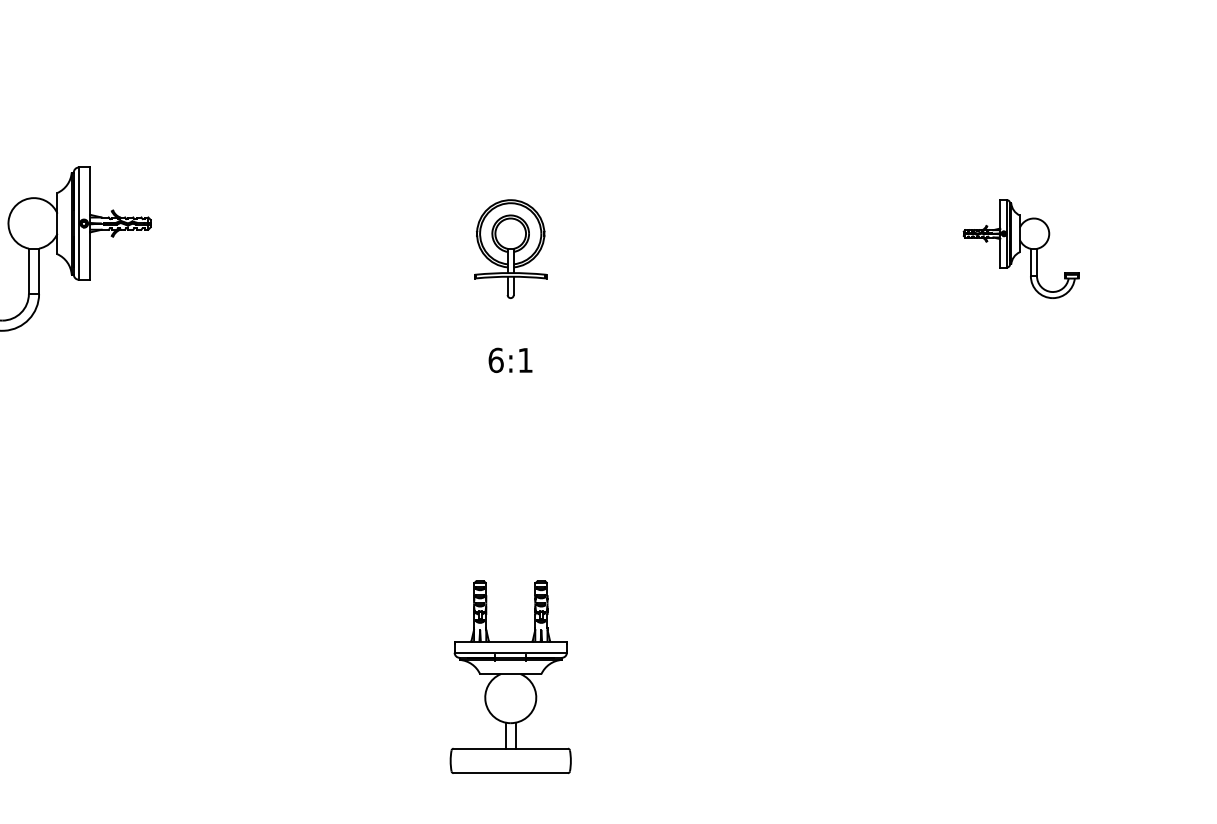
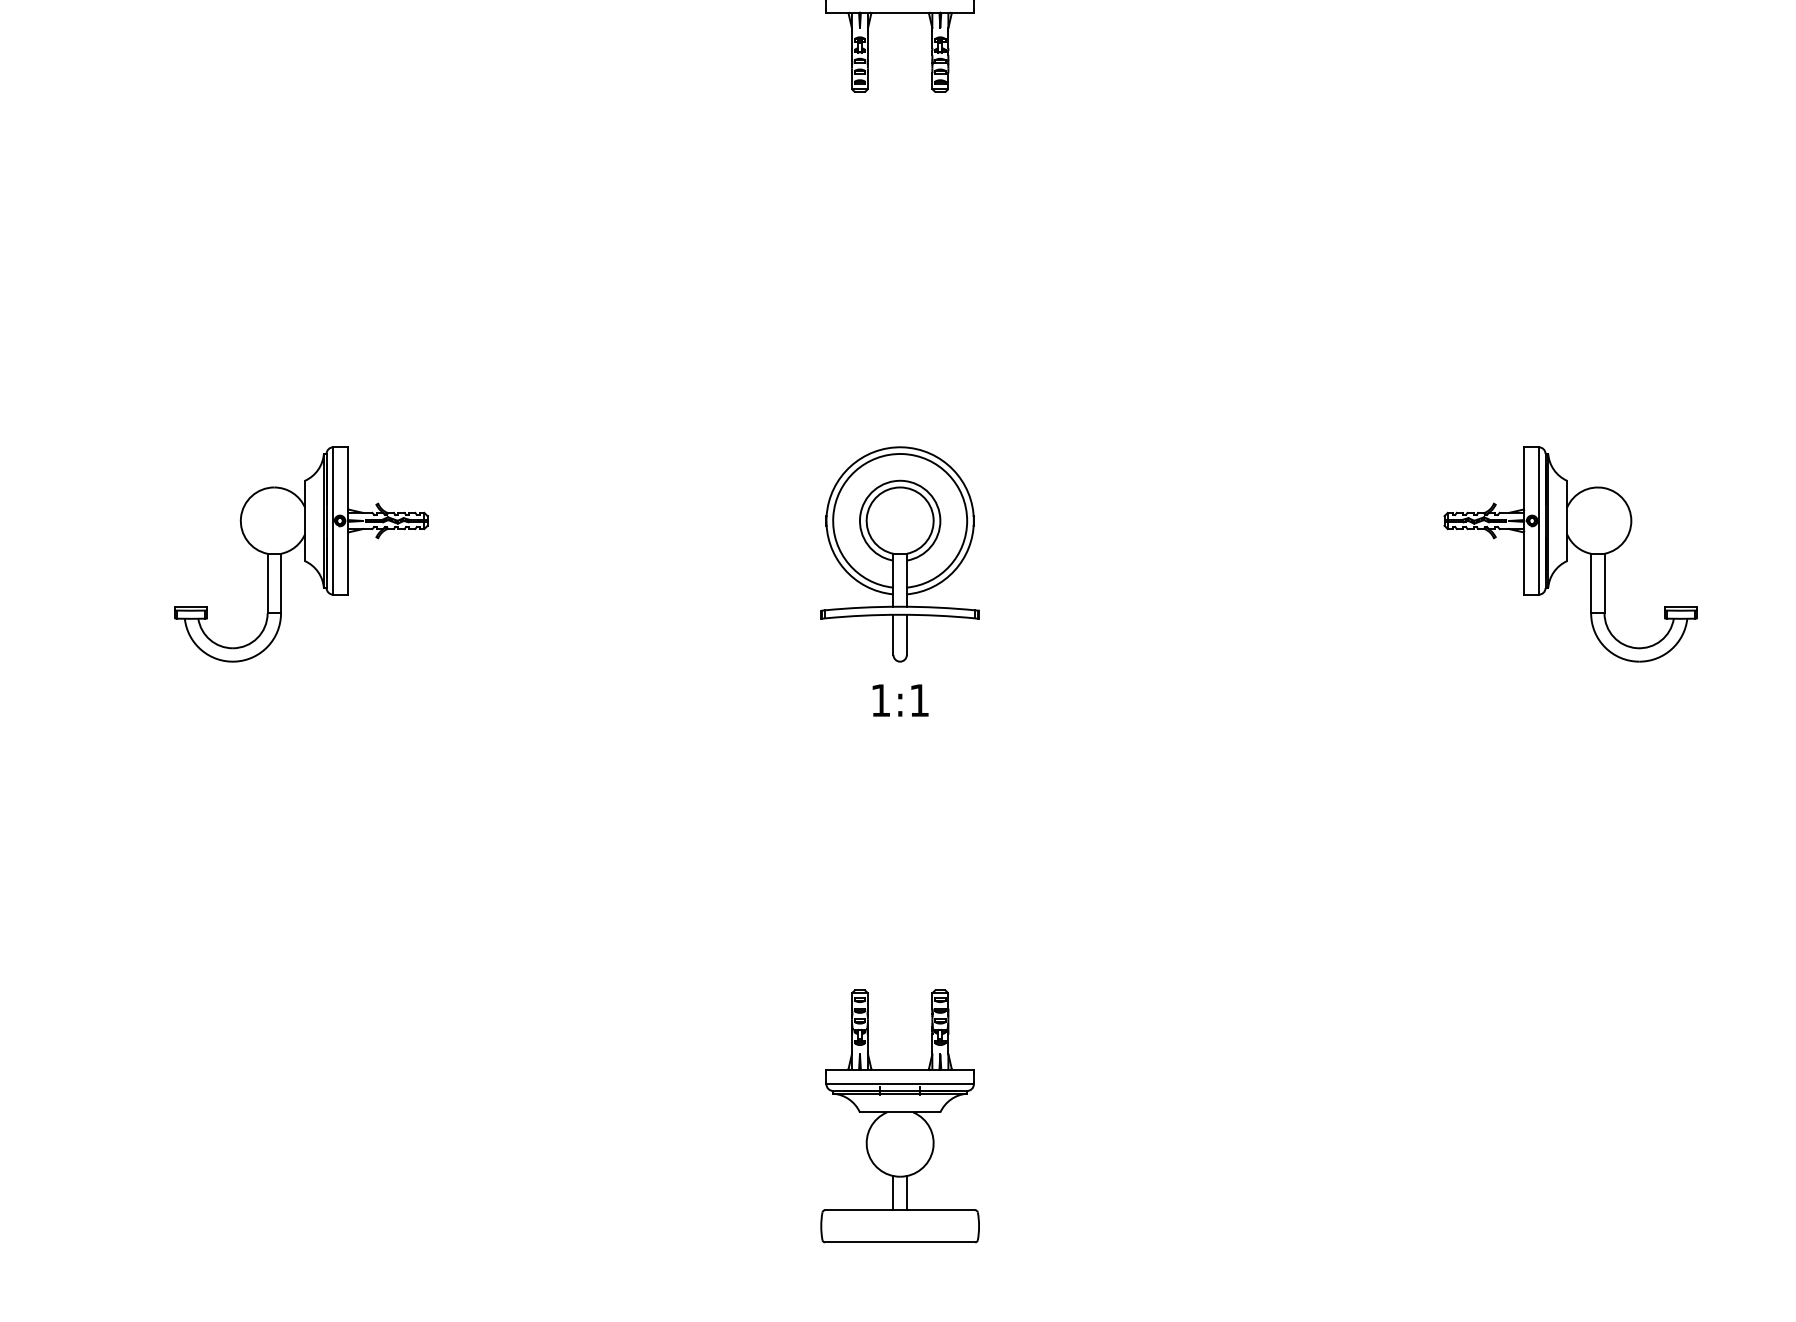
part: (510, 249) -> (899, 554), size x1.67
part: (1021, 249) -> (1570, 554), size x1.67
text: (496, 360) -> (881, 700), 6:1 -> 1:1

